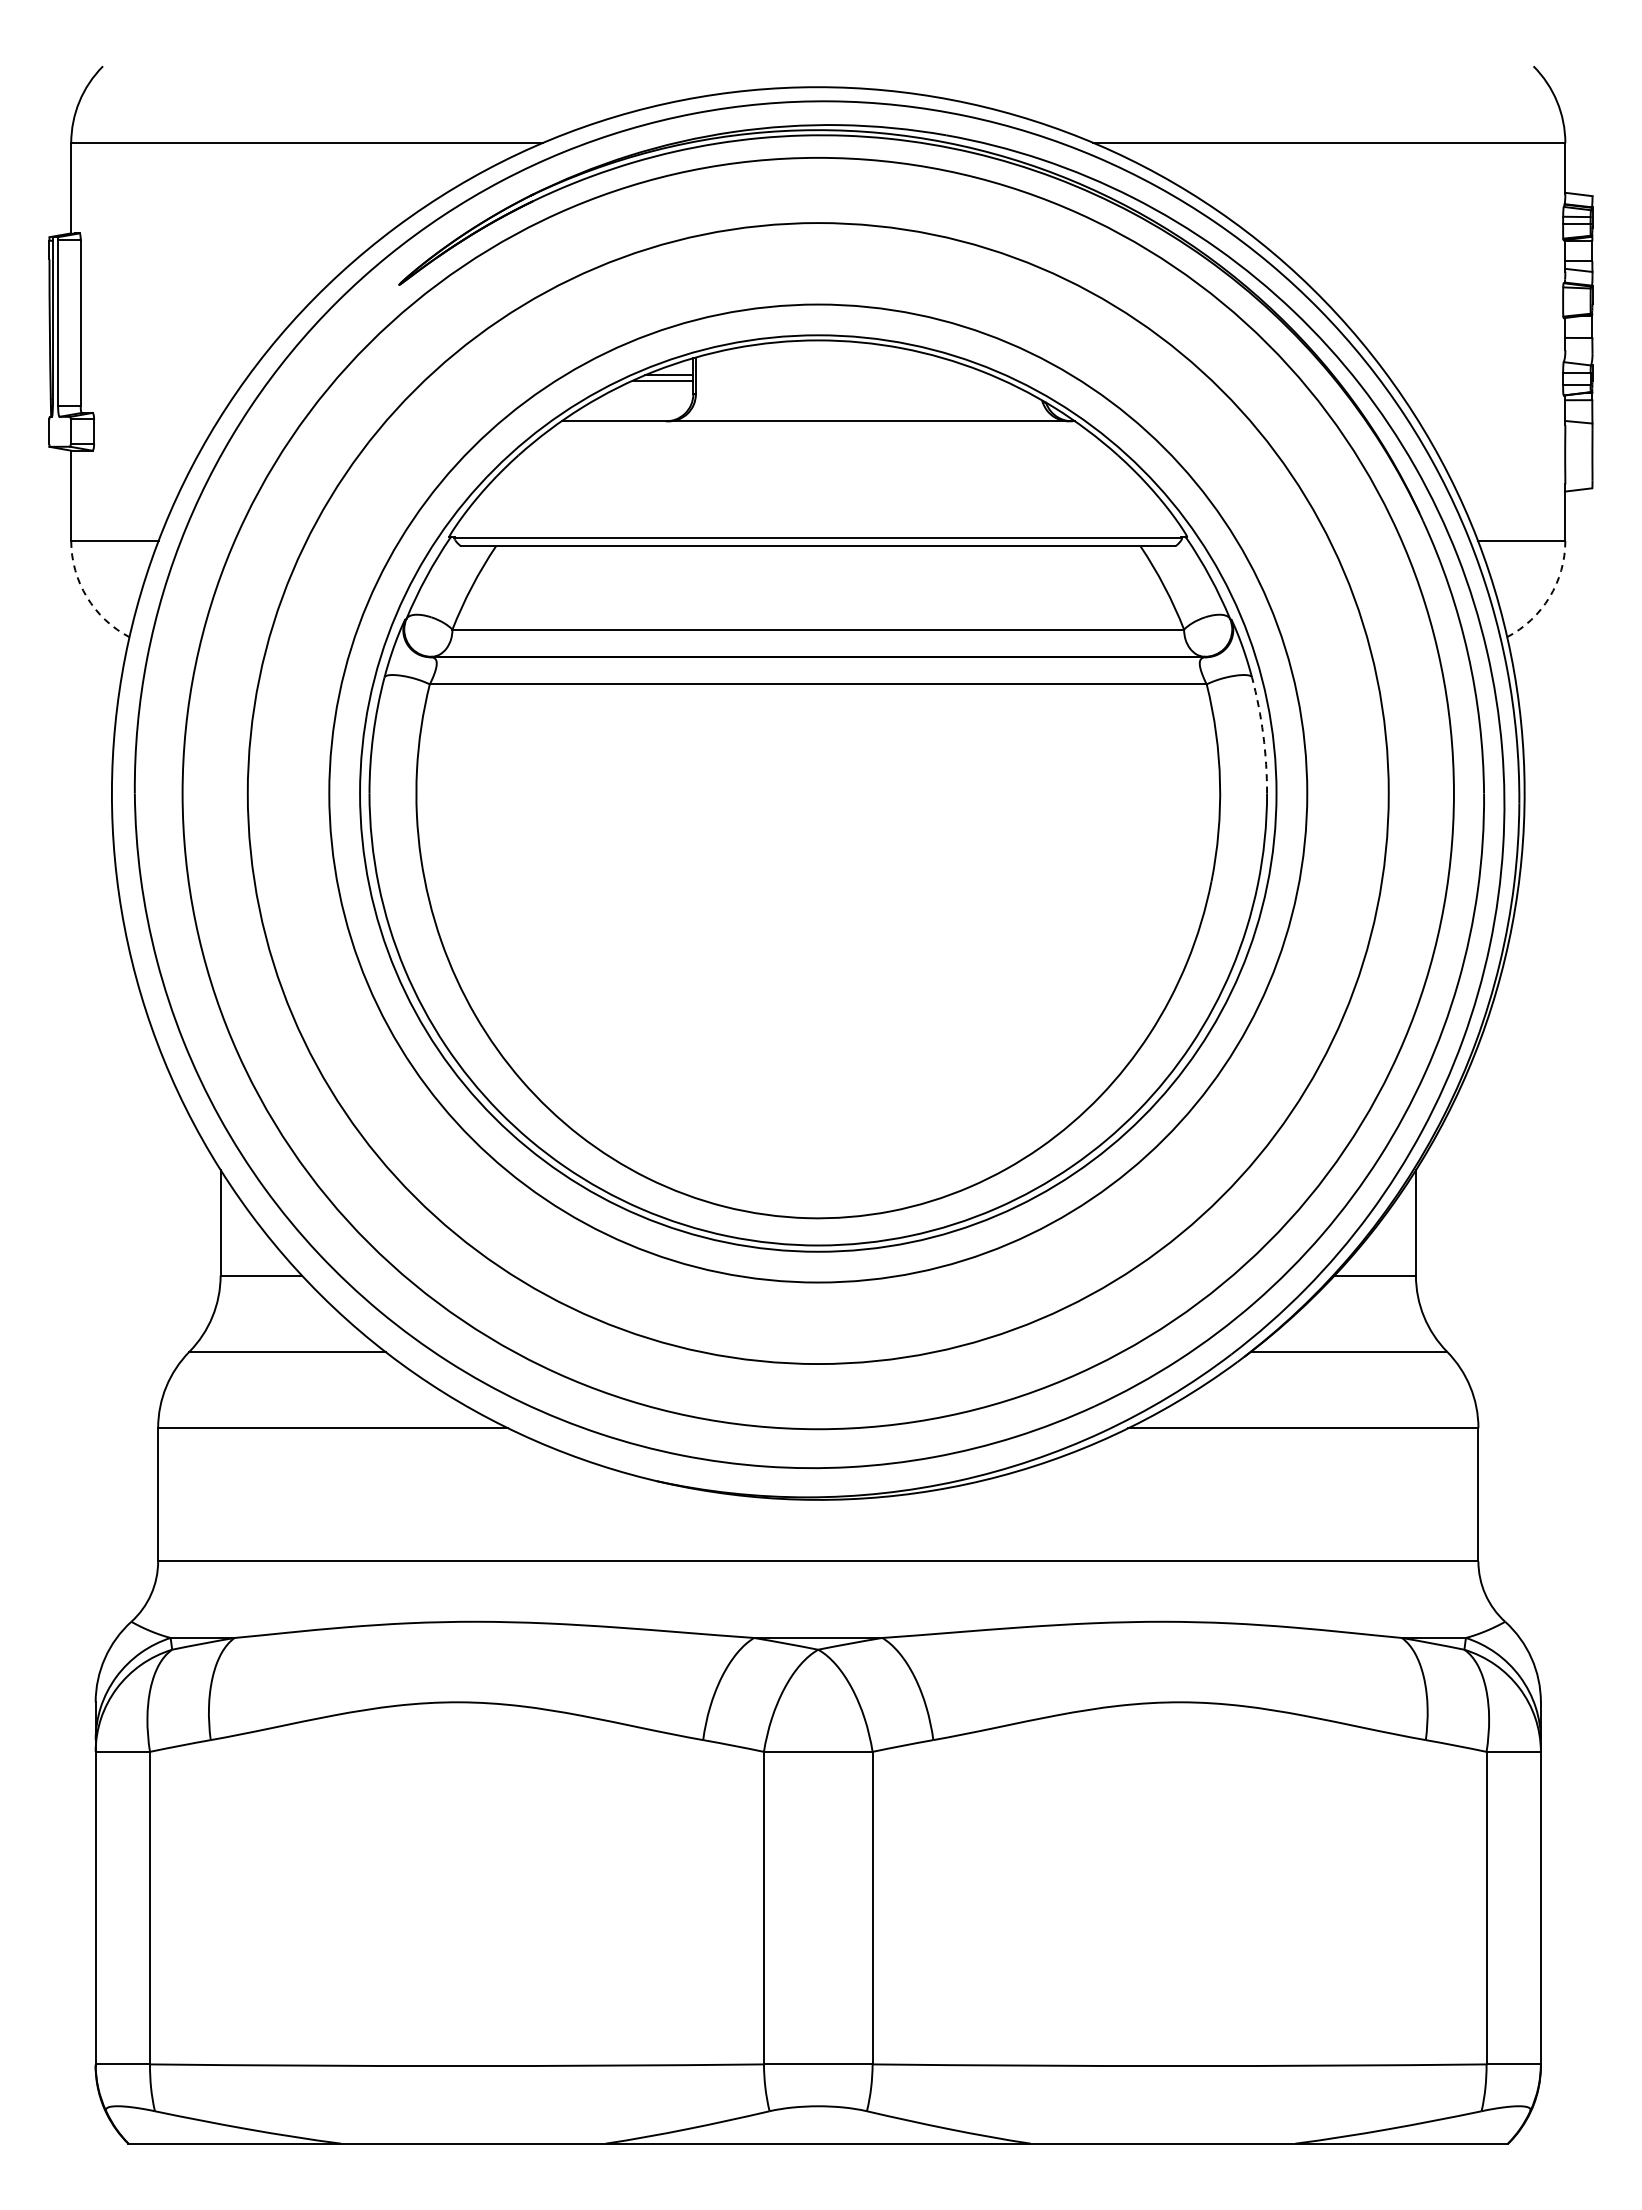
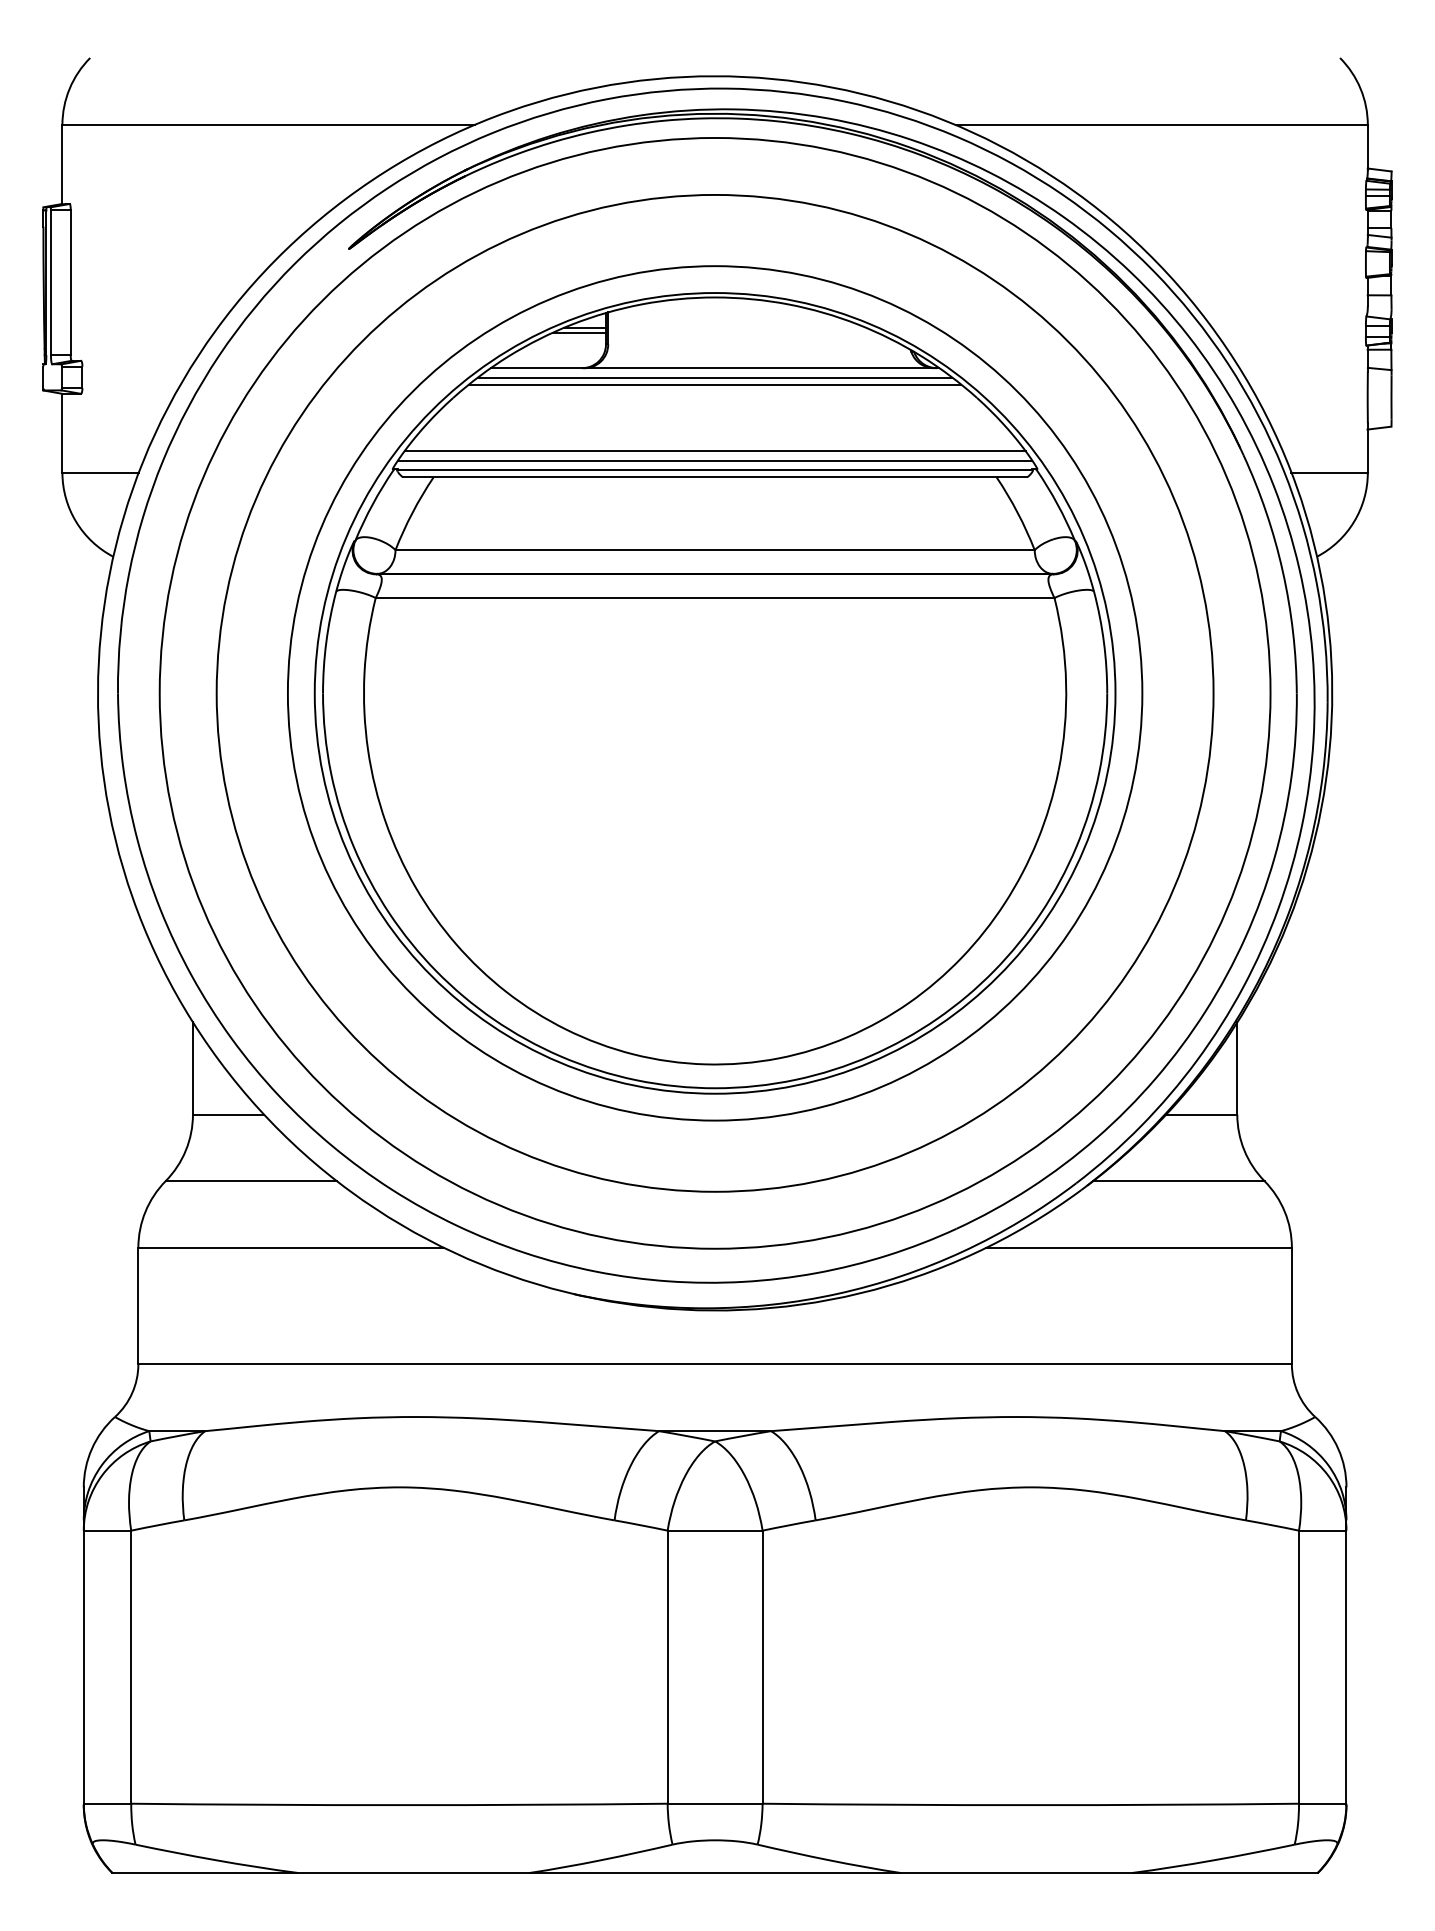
line: (817, 432) -> (714, 377), added
line: (818, 440) -> (715, 384), added
line: (817, 516) -> (714, 451), added
line: (818, 527) -> (715, 460), added
arc: (86, 597) -> (75, 522), dashed -> solid
arc: (1549, 597) -> (1353, 522), dashed -> solid
arc: (1263, 735) -> (1104, 642), dashed -> solid

